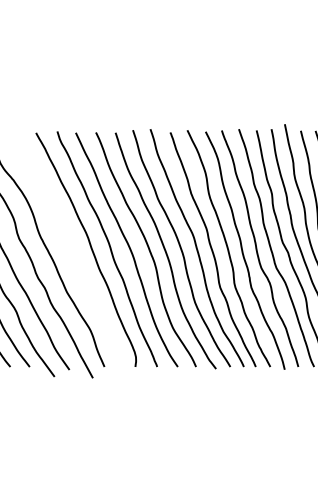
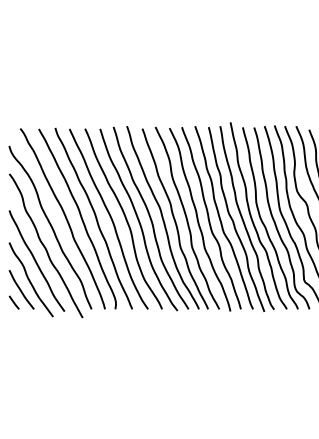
curve: (69, 246) -> (64, 216), added

